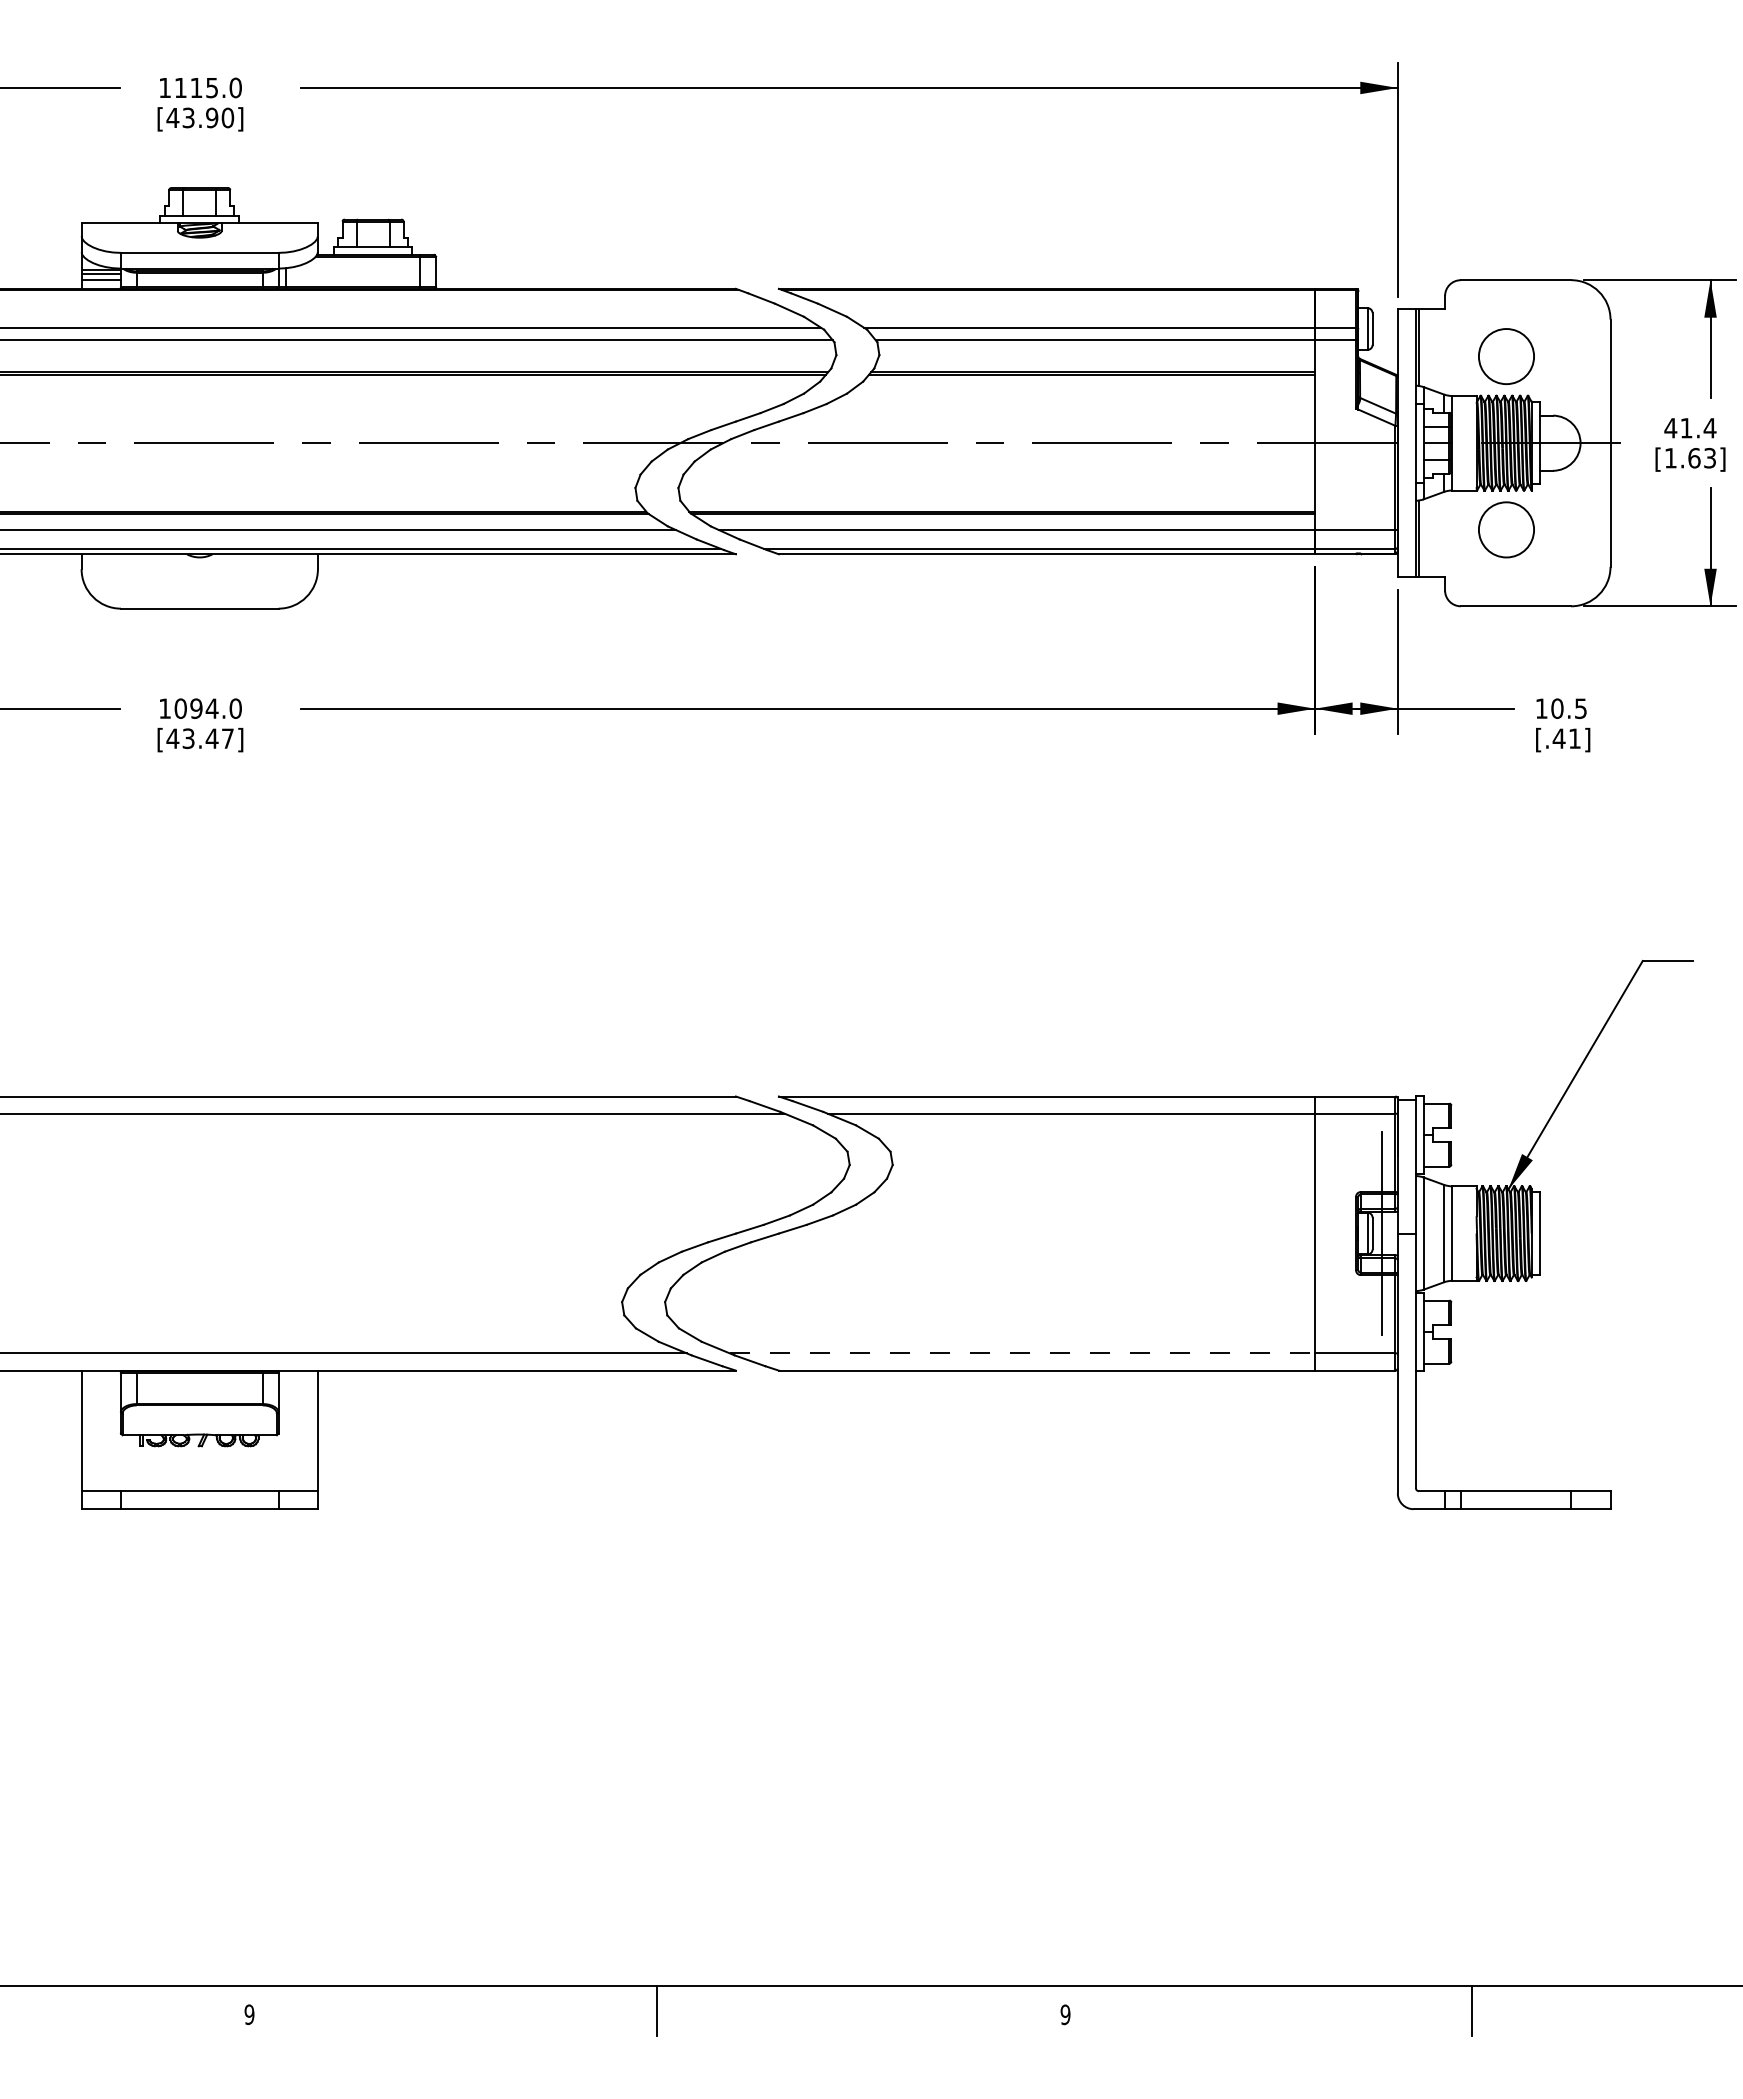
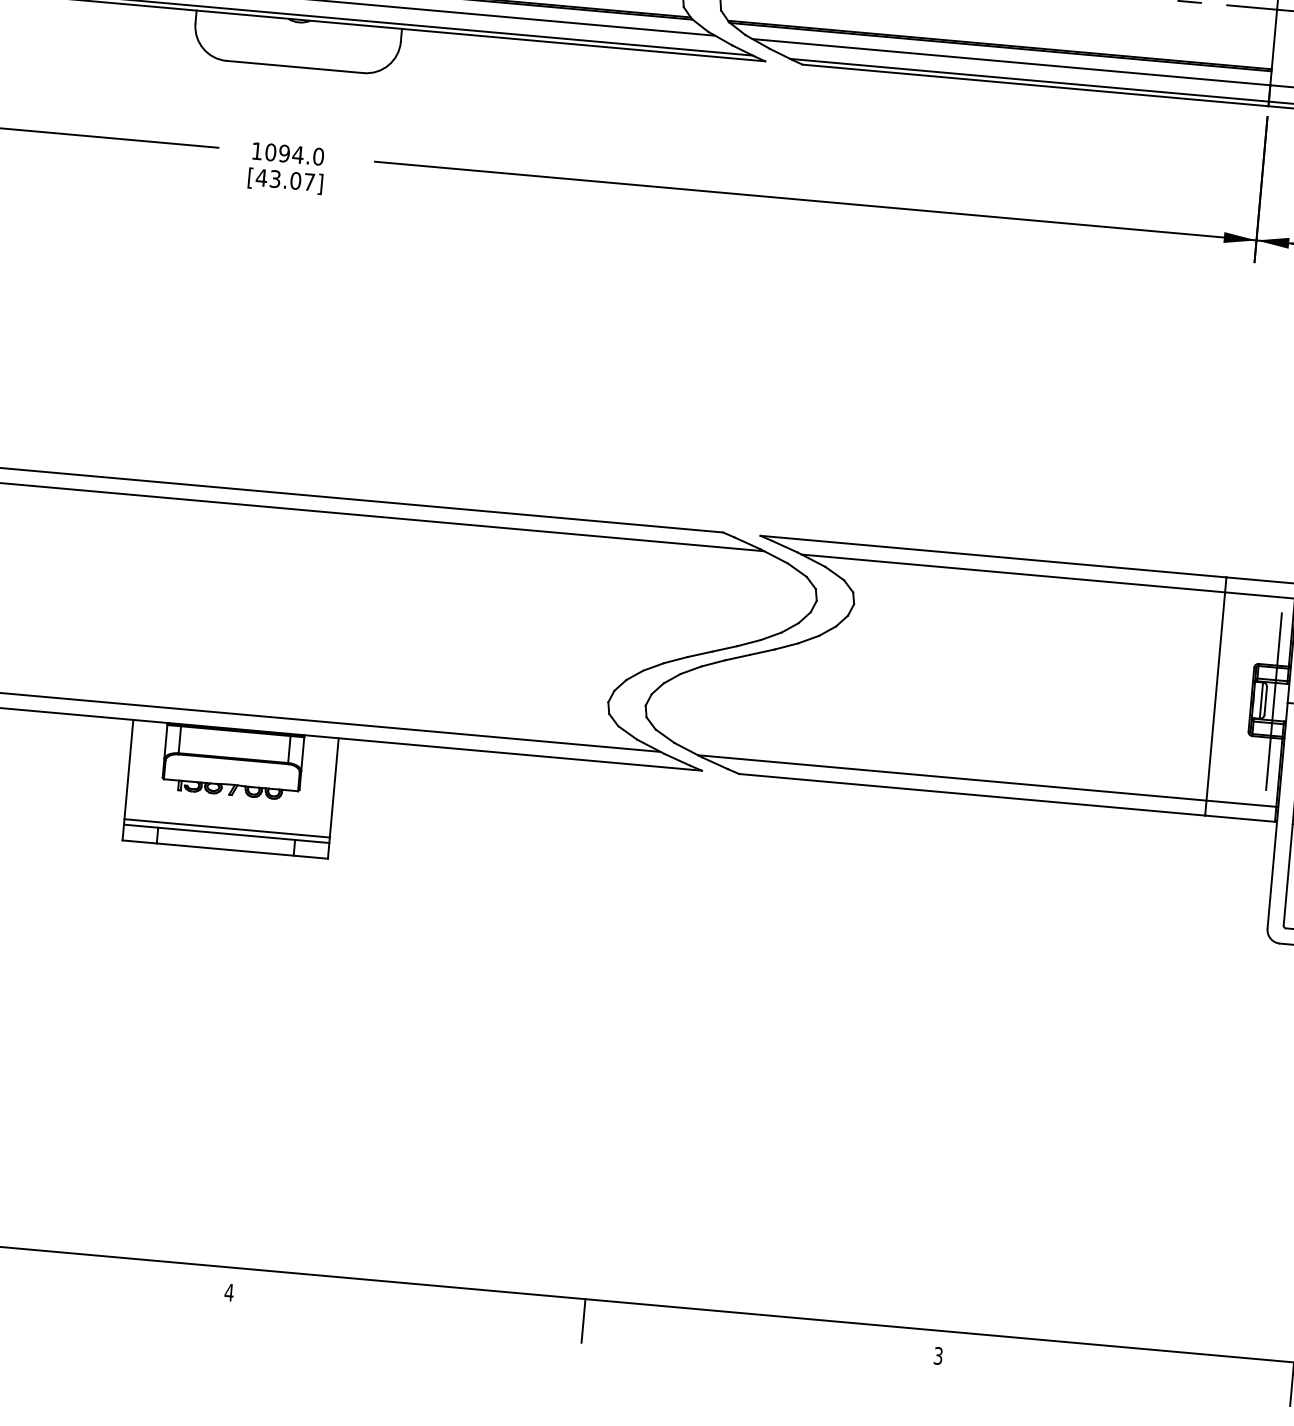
text: (211, 738) -> (295, 180), [43.47] -> [43.07]
line: (1022, 1353) -> (952, 778), dashed -> solid
line: (199, 1484) -> (226, 828), added
text: (249, 2014) -> (229, 1292), 9 -> 4
text: (1065, 2014) -> (938, 1355), 9 -> 3

